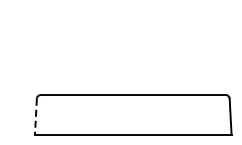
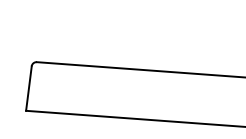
line: (35, 117) -> (28, 89), dashed -> solid

